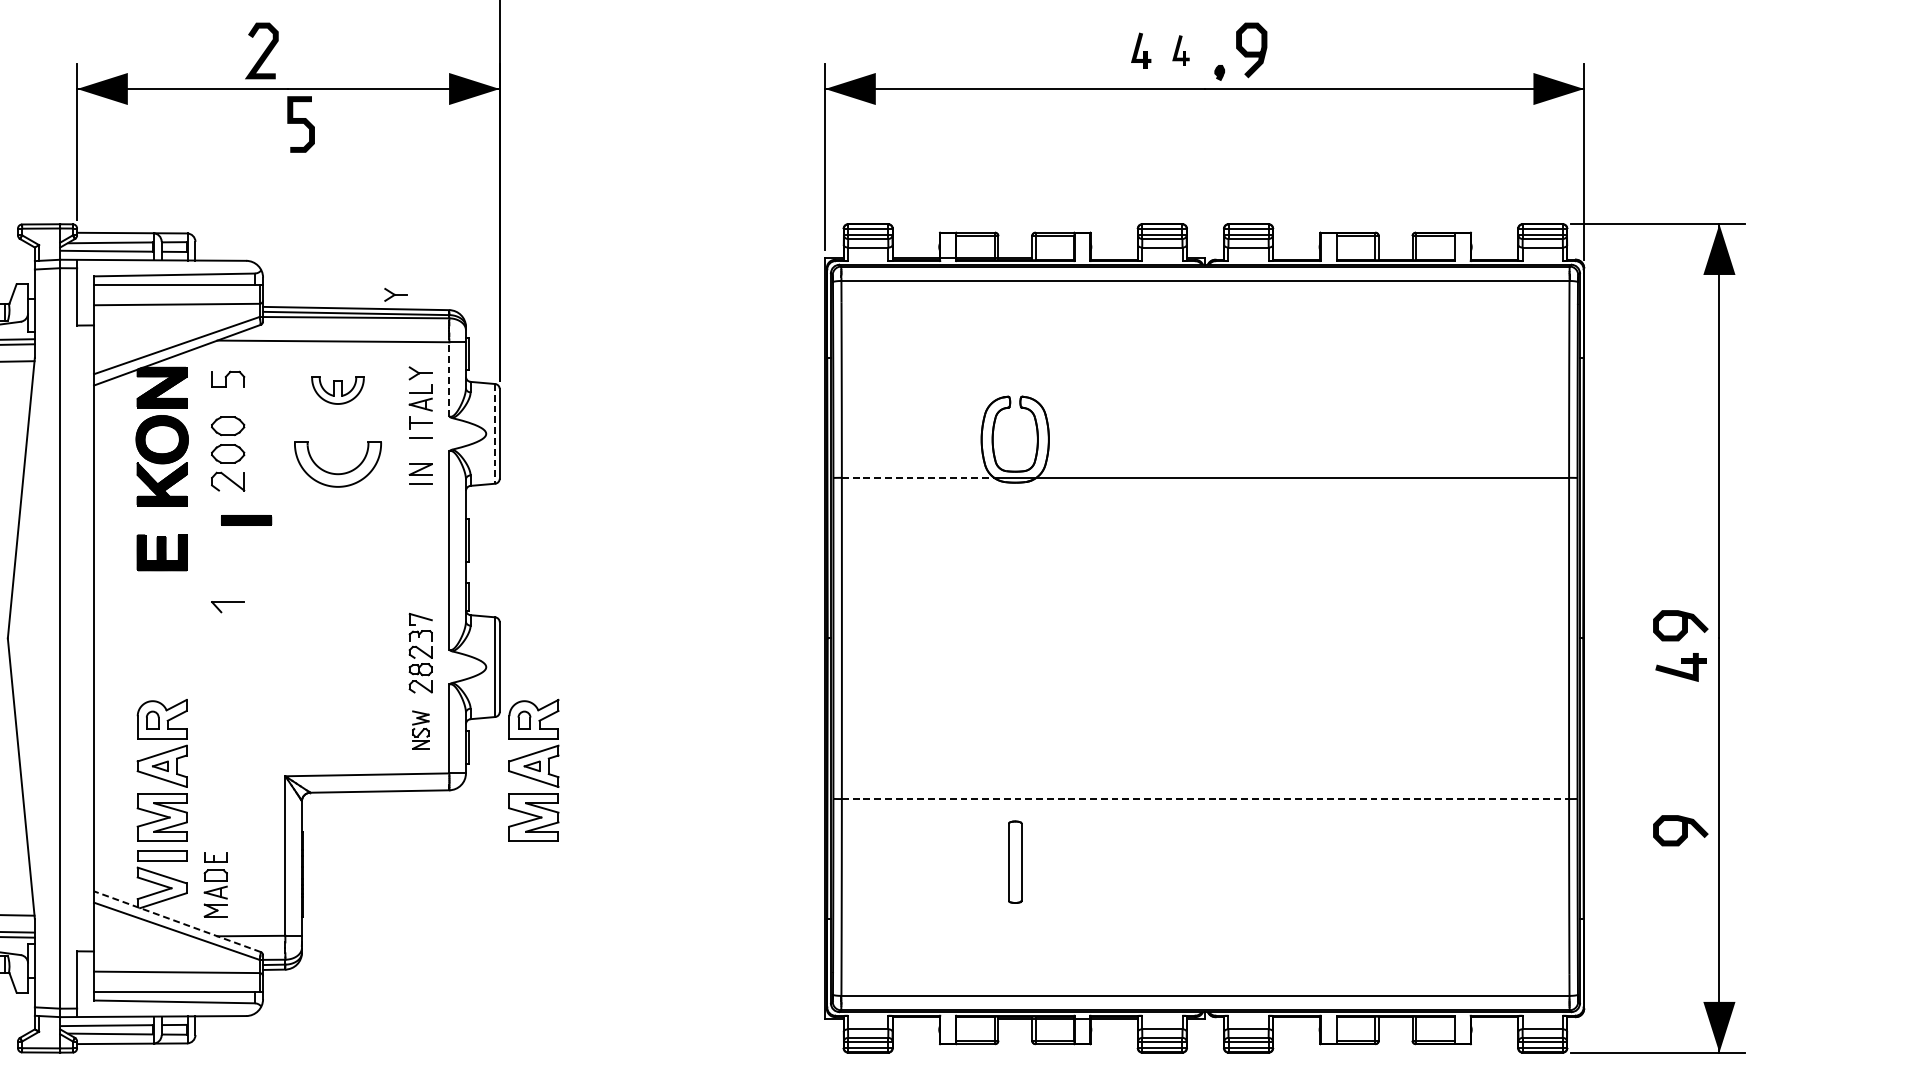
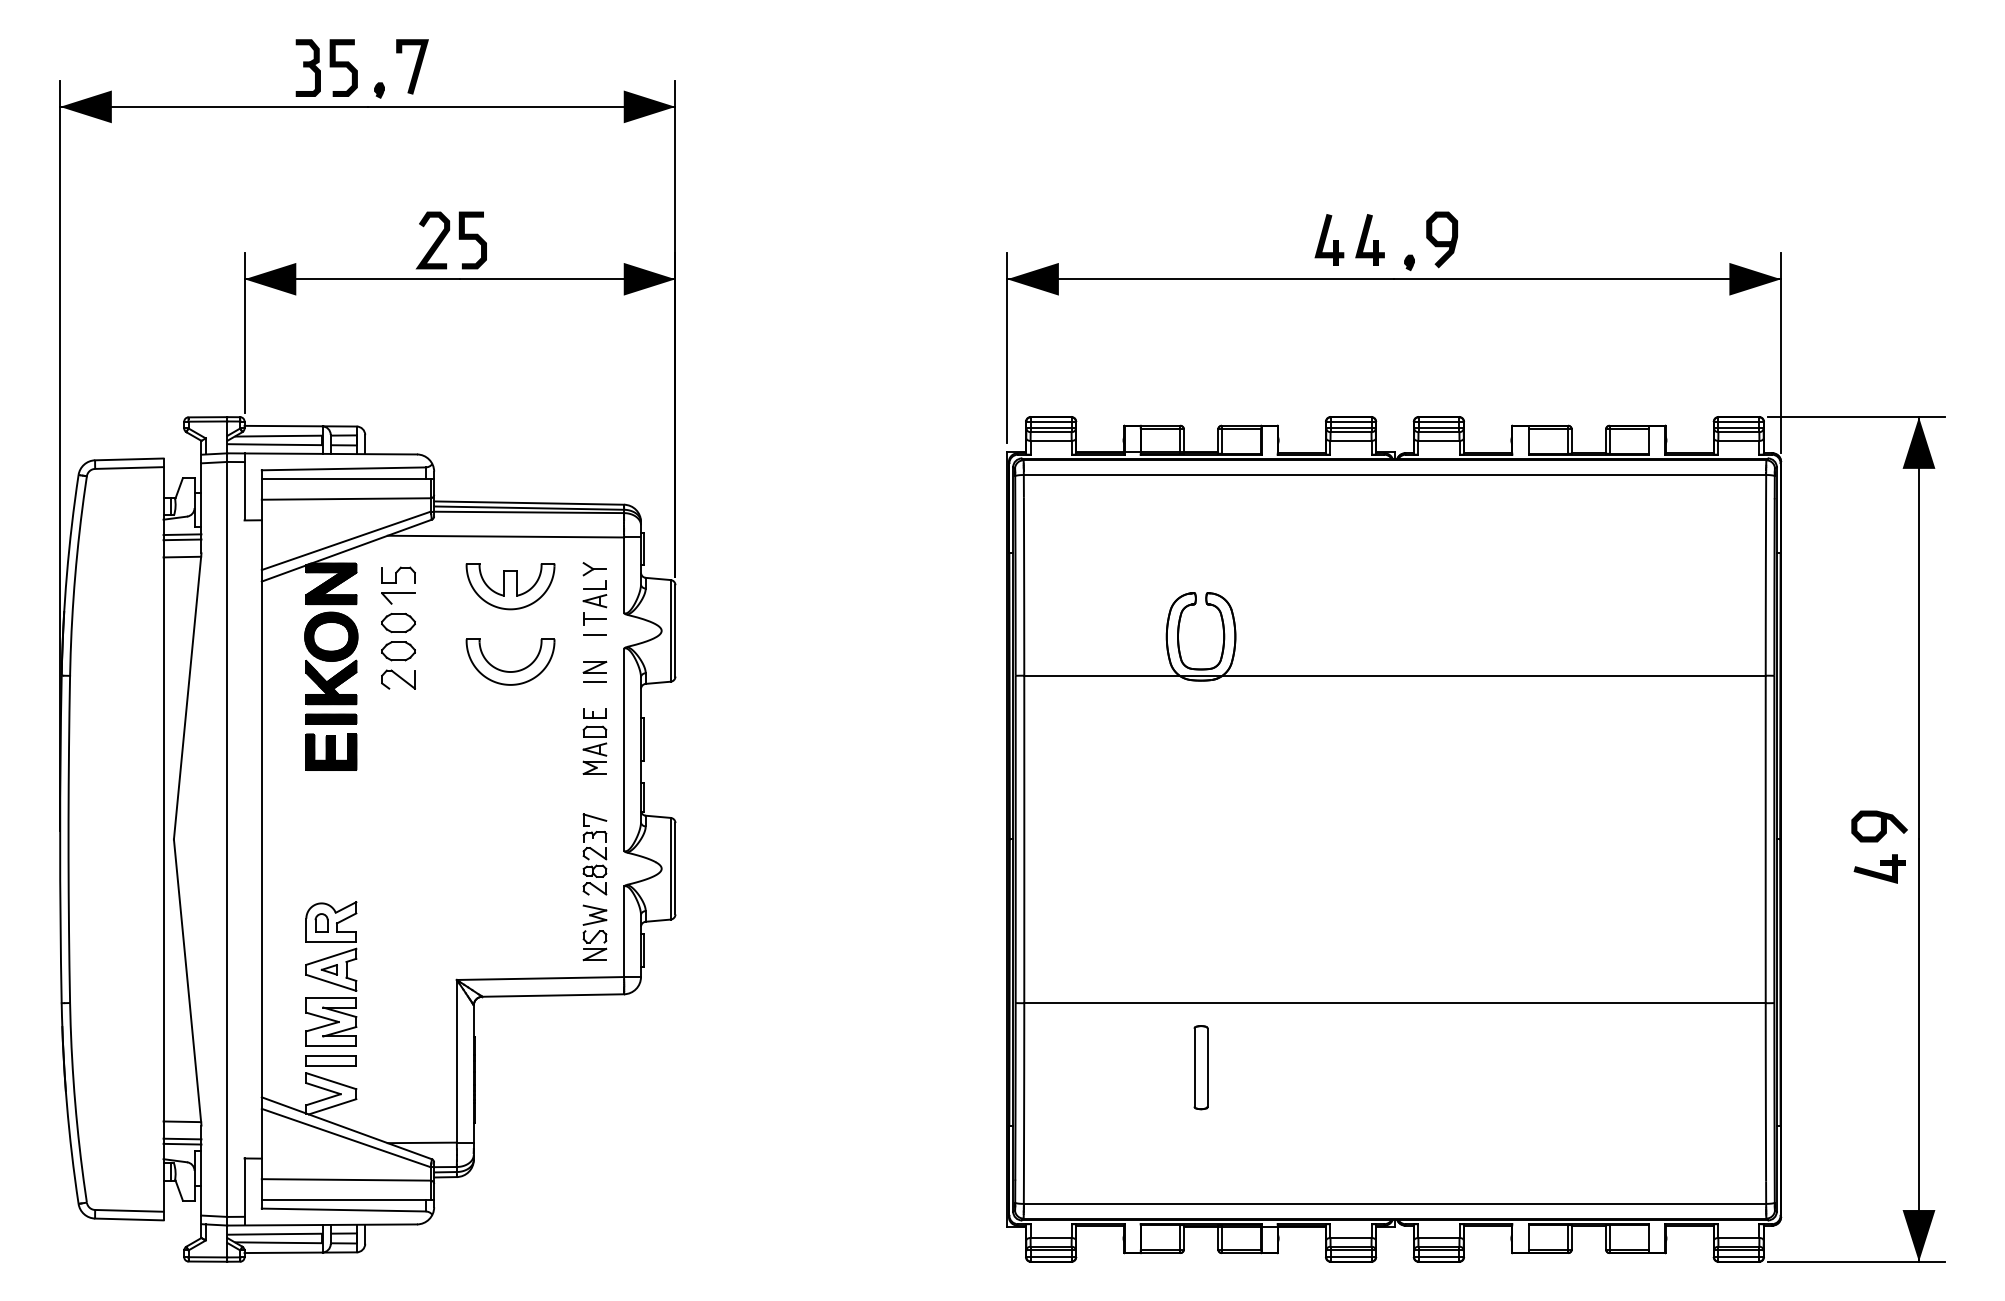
part: (1141, 50) -> (1329, 239), size x1.43
part: (1180, 50) -> (1369, 239), size x1.67
curve: (300, 123) -> (472, 239), moved
part: (395, 295) -> (569, 489), removed
line: (449, 379) -> (624, 575), dashed -> solid
part: (337, 390) -> (510, 586), size x1.67
line: (494, 433) -> (670, 630), dashed -> solid
line: (917, 477) -> (1101, 675), dashed -> solid
part: (246, 519) -> (331, 718), moved
part: (228, 607) -> (398, 598), moved
part: (420, 729) -> (594, 932), size x1.43
part: (534, 769) -> (710, 973), removed
line: (1205, 799) -> (1395, 1003), dashed -> solid
curve: (1682, 830) -> (1881, 1035), removed
part: (215, 884) -> (594, 741), moved
line: (177, 921) -> (346, 1128), dashed -> solid

